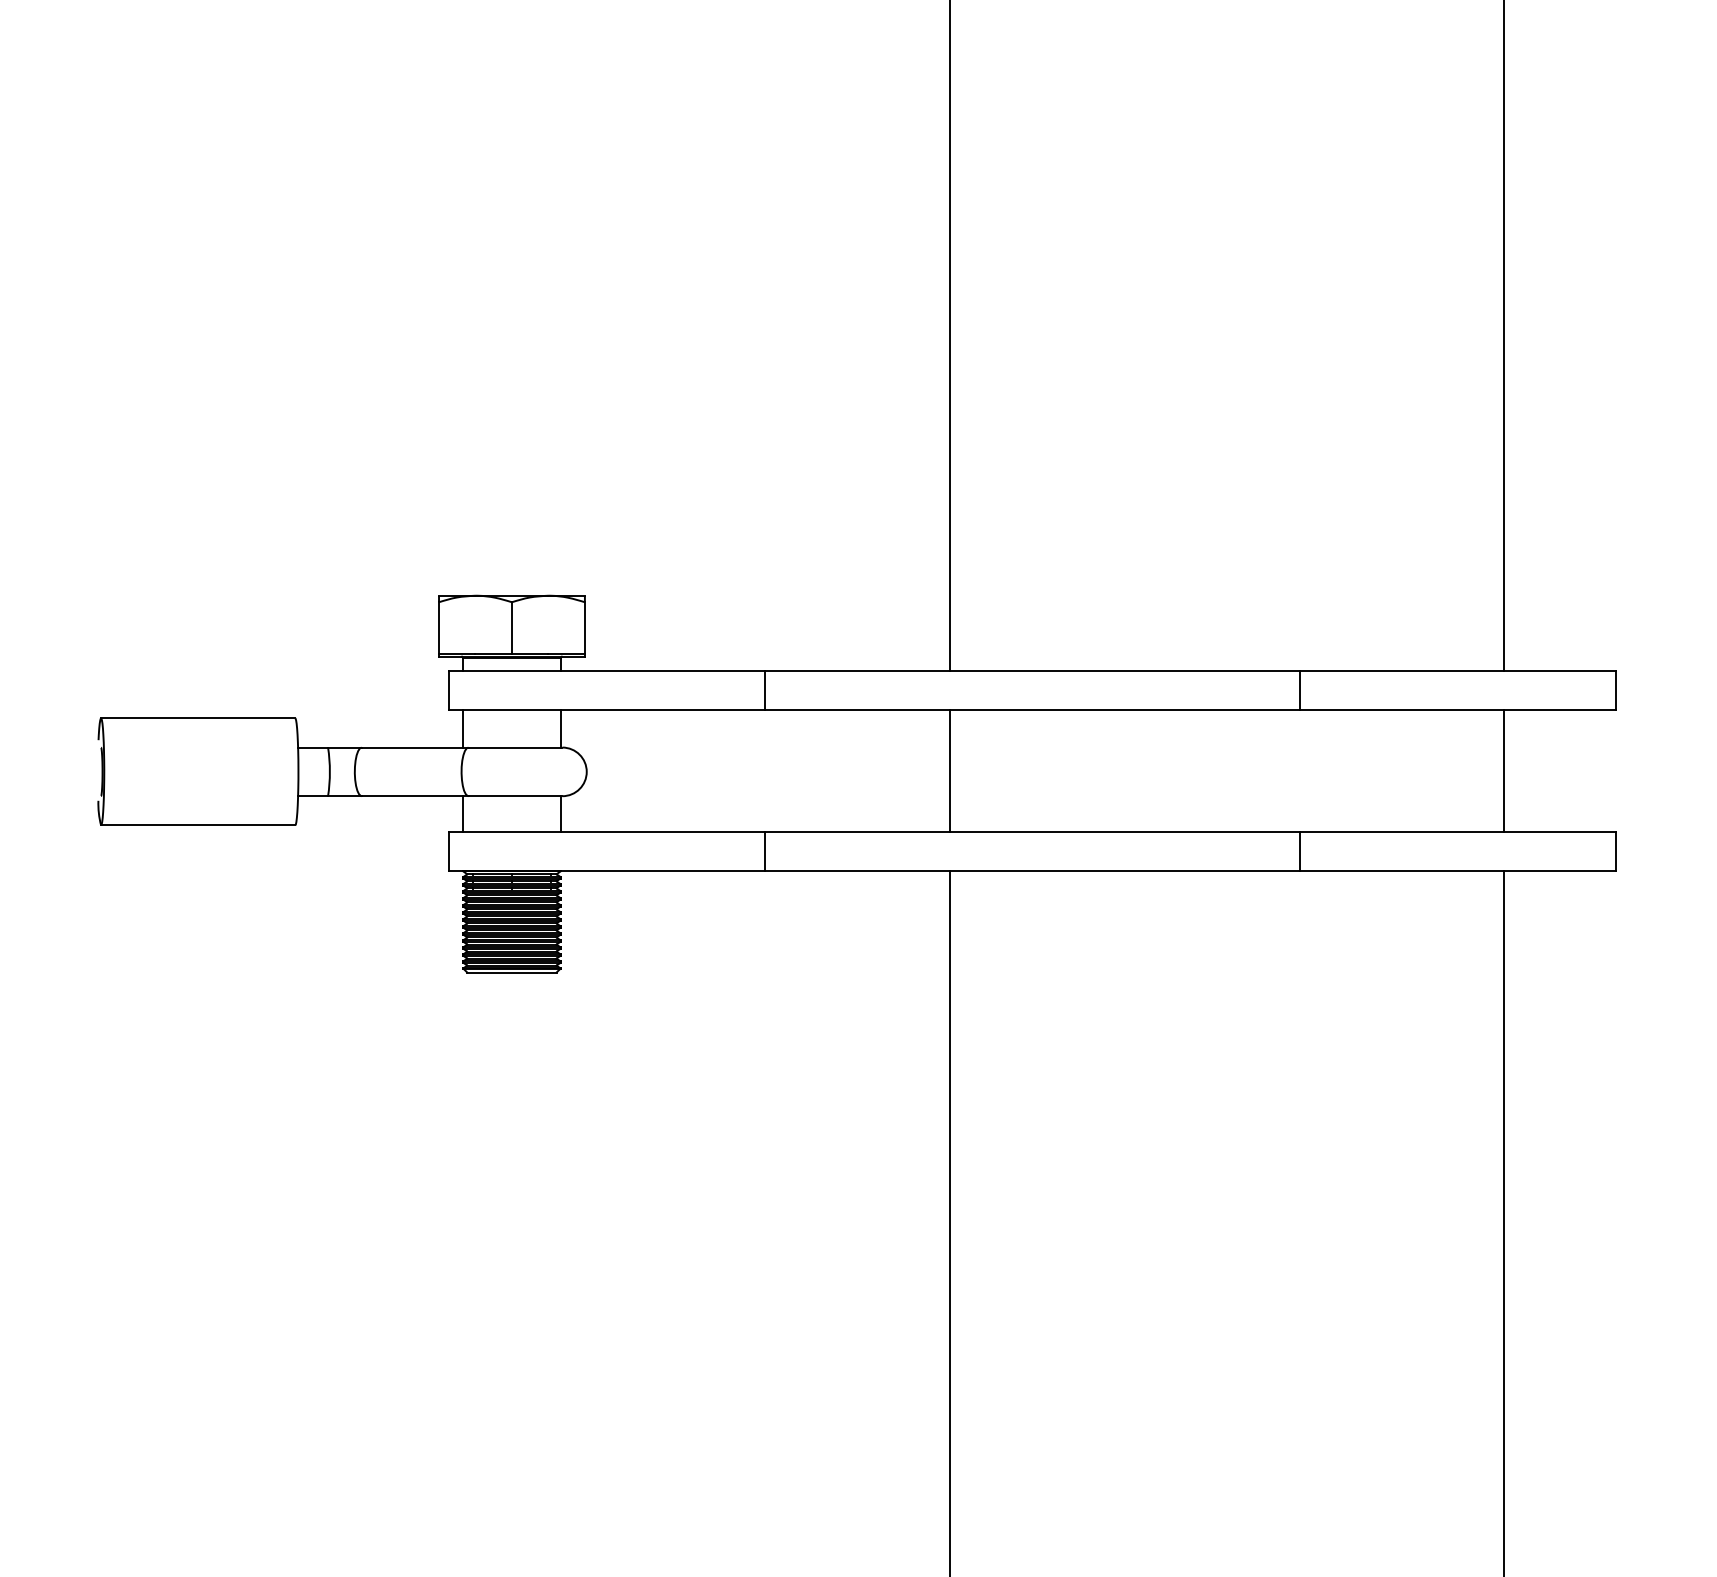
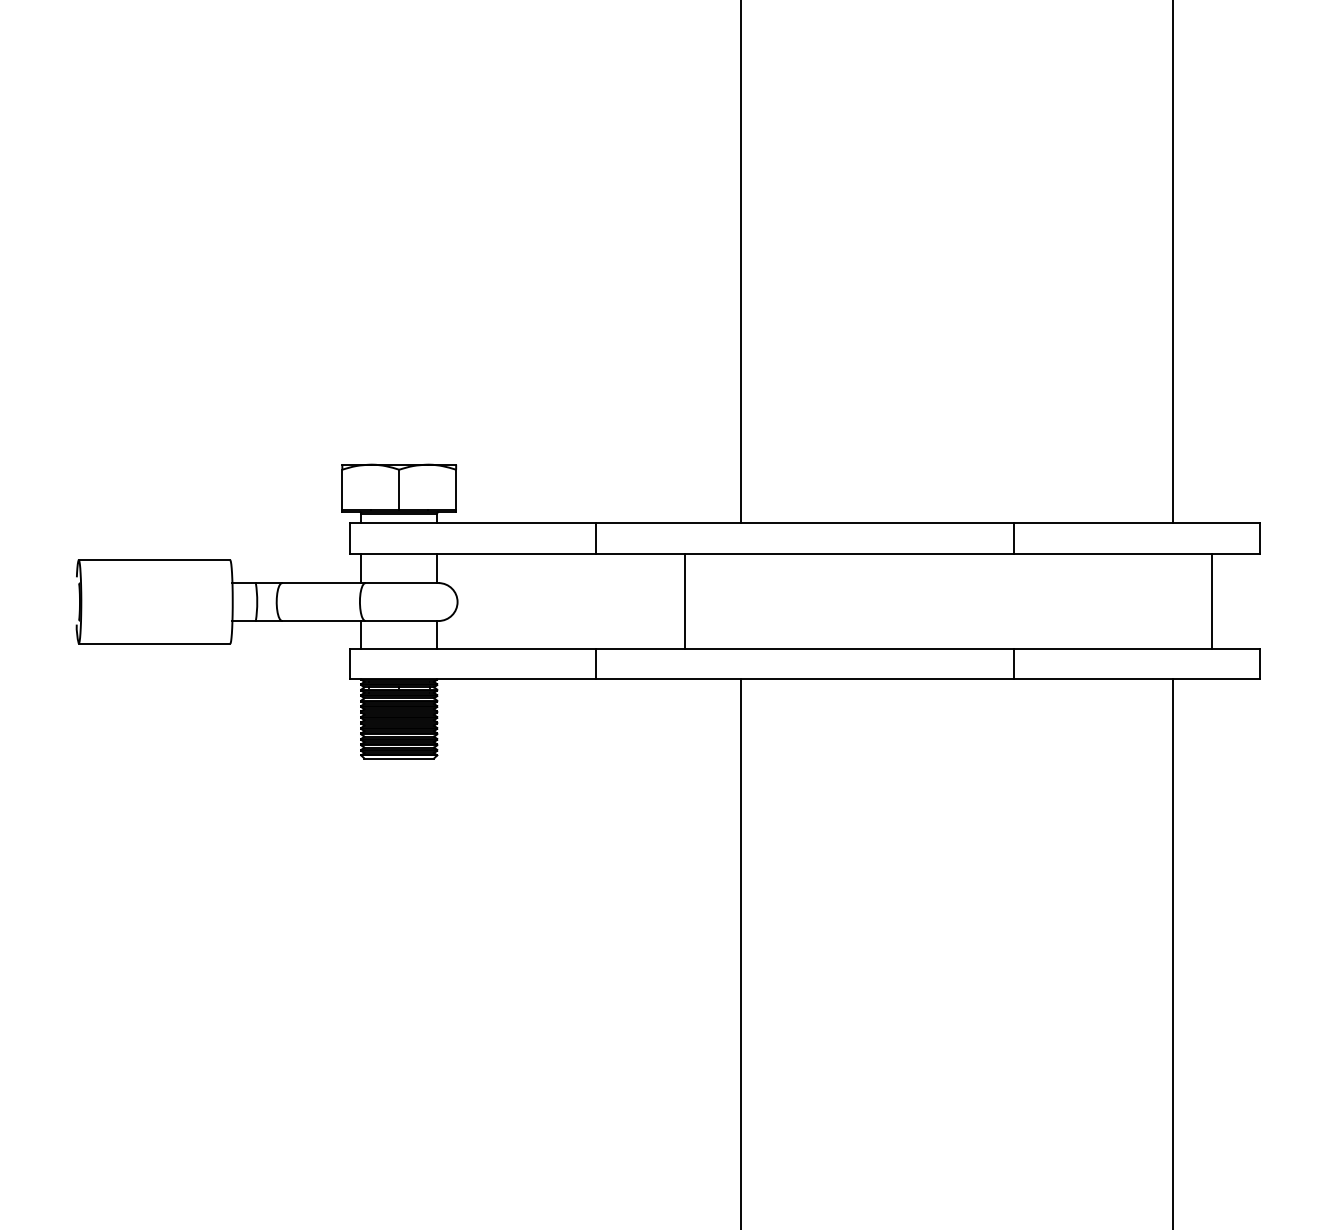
line: (949, 769) -> (684, 600), moved
line: (1503, 769) -> (1211, 600), moved

